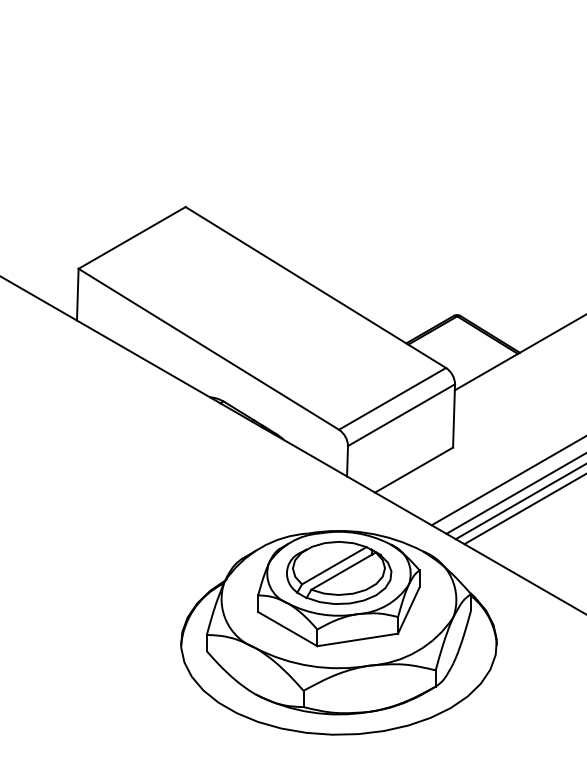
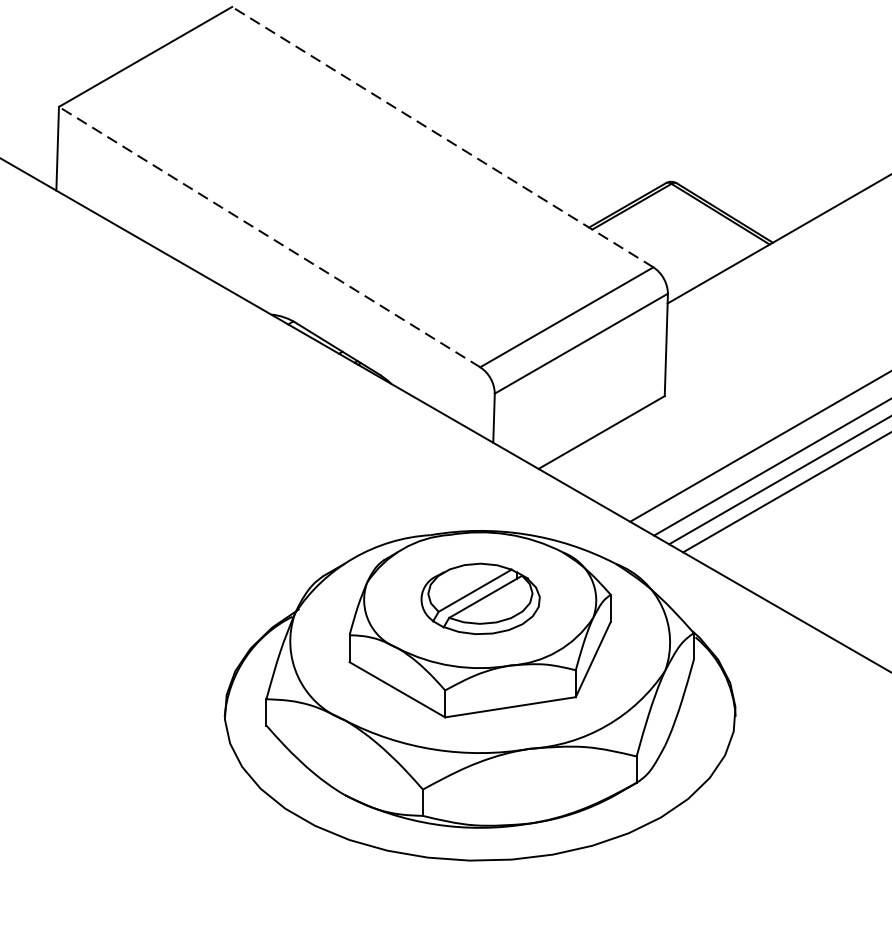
line: (315, 287) -> (442, 137), solid -> dashed
line: (208, 349) -> (269, 237), solid -> dashed
part: (339, 572) -> (481, 598), size x0.7

